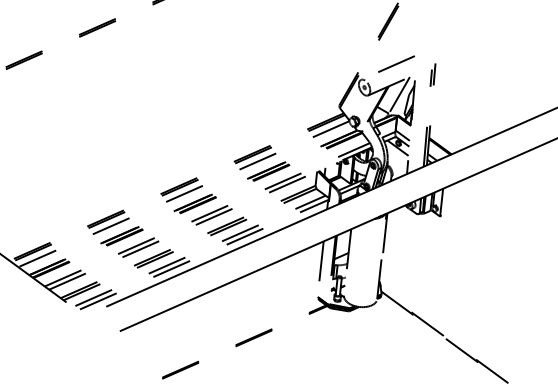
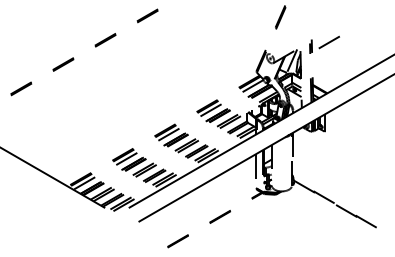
line: (395, 63) -> (328, 42), moved

